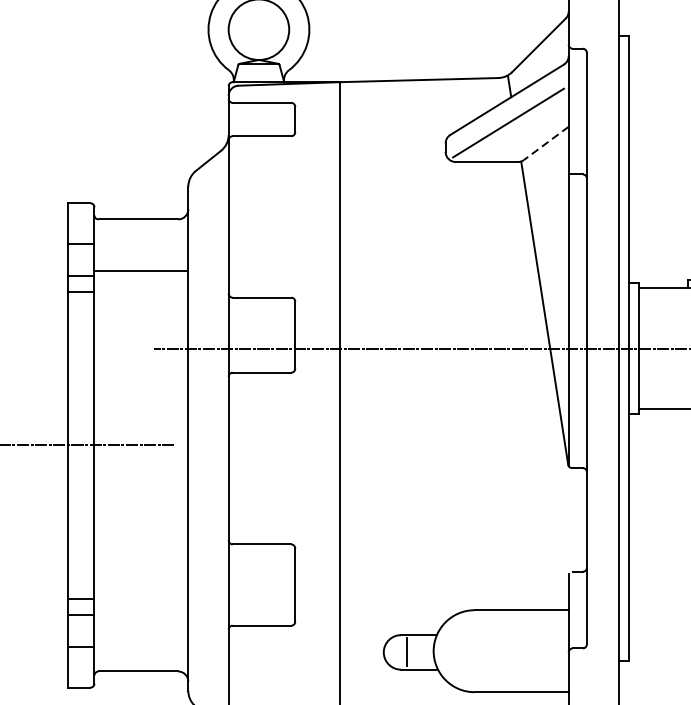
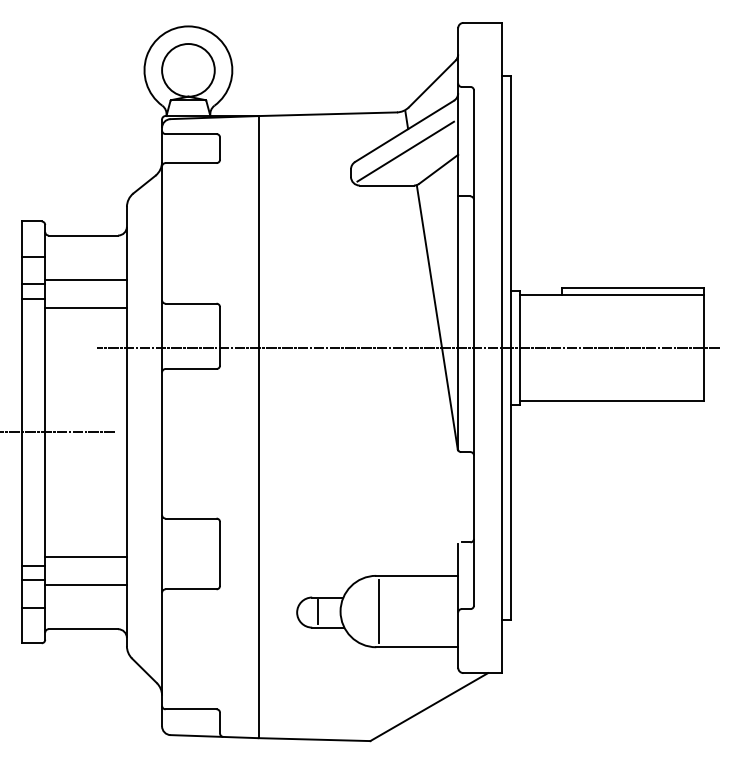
line: (546, 143) -> (438, 169), dashed -> solid
line: (140, 302) -> (85, 307), added
line: (140, 589) -> (85, 557), added
line: (140, 620) -> (85, 584), added
line: (478, 651) -> (379, 611), added

